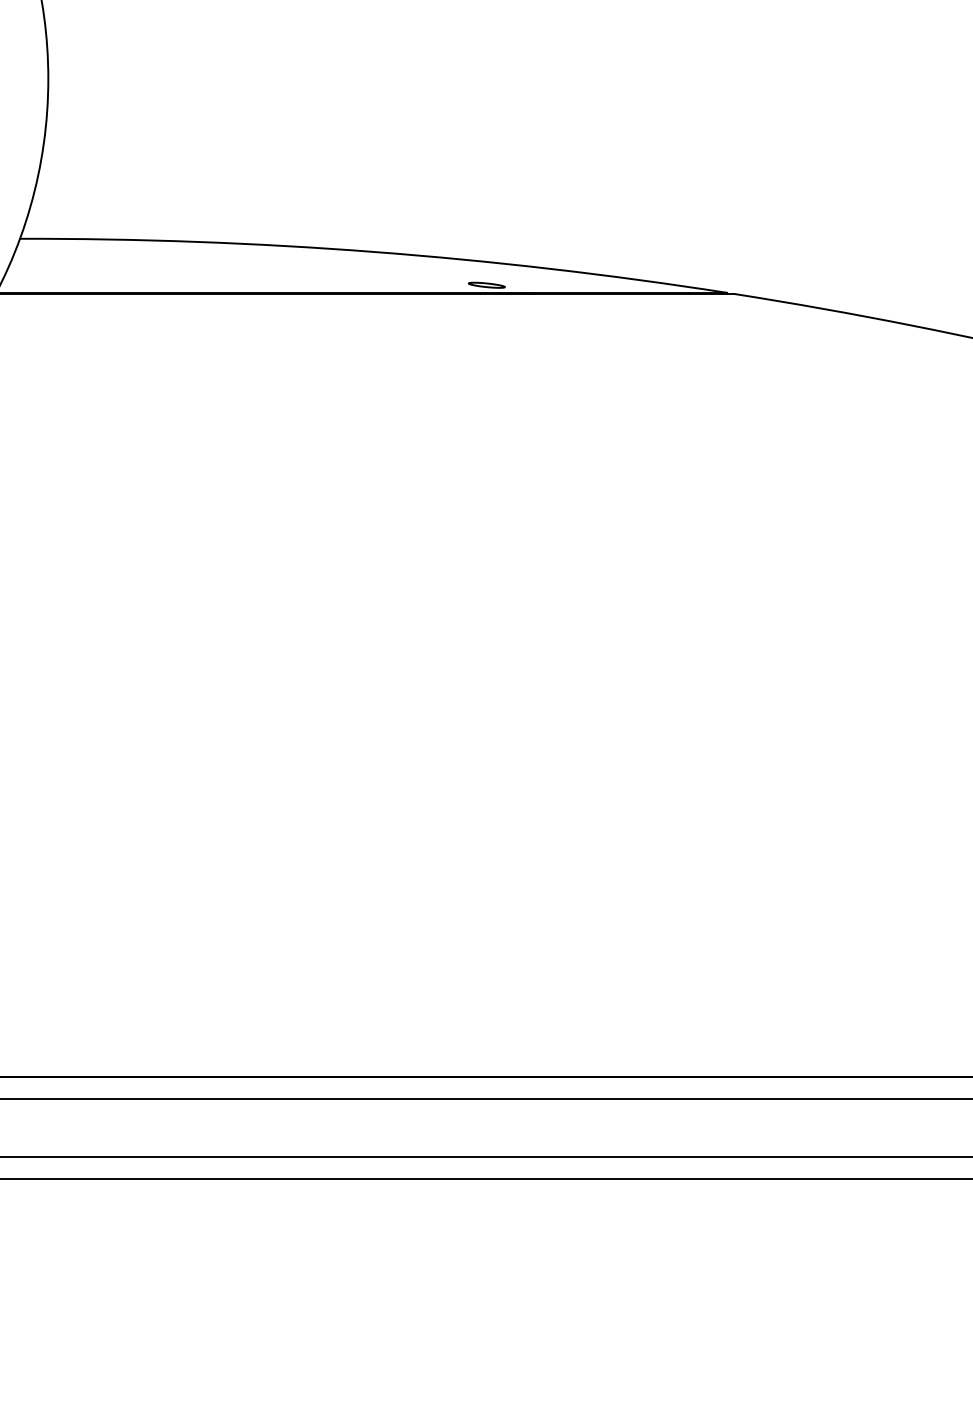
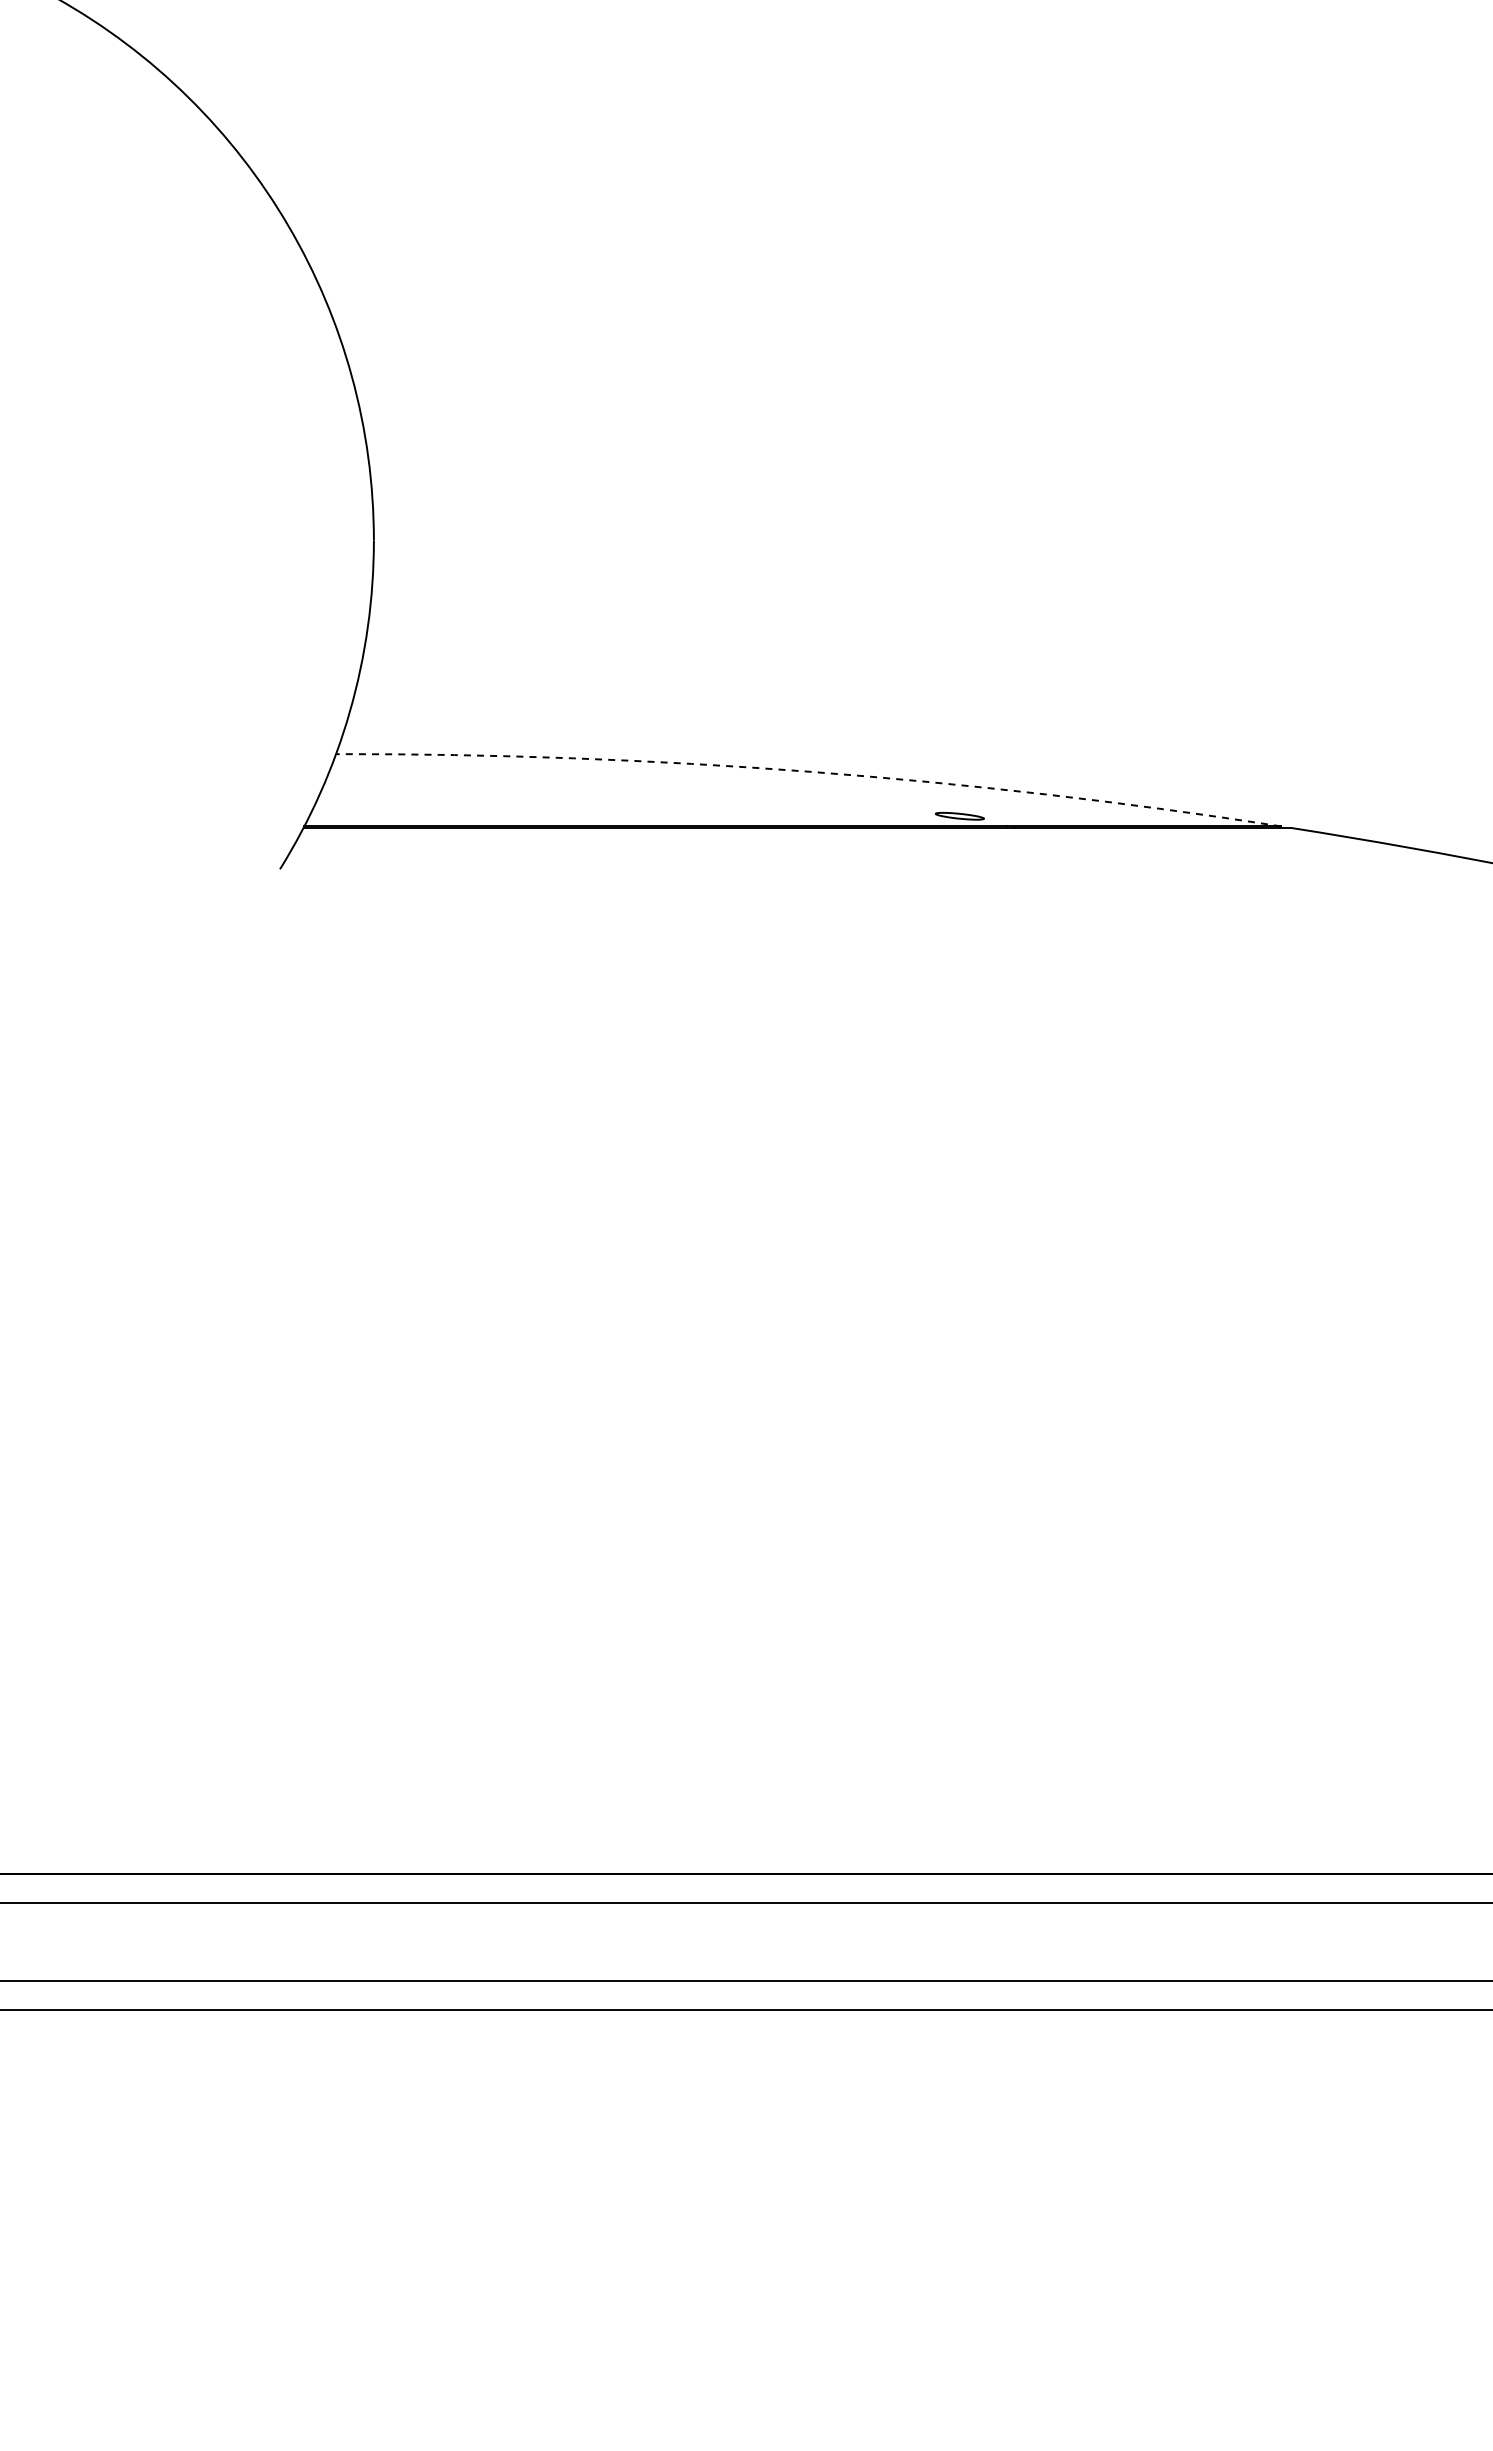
arc: (374, 251) -> (809, 771), solid -> dashed

